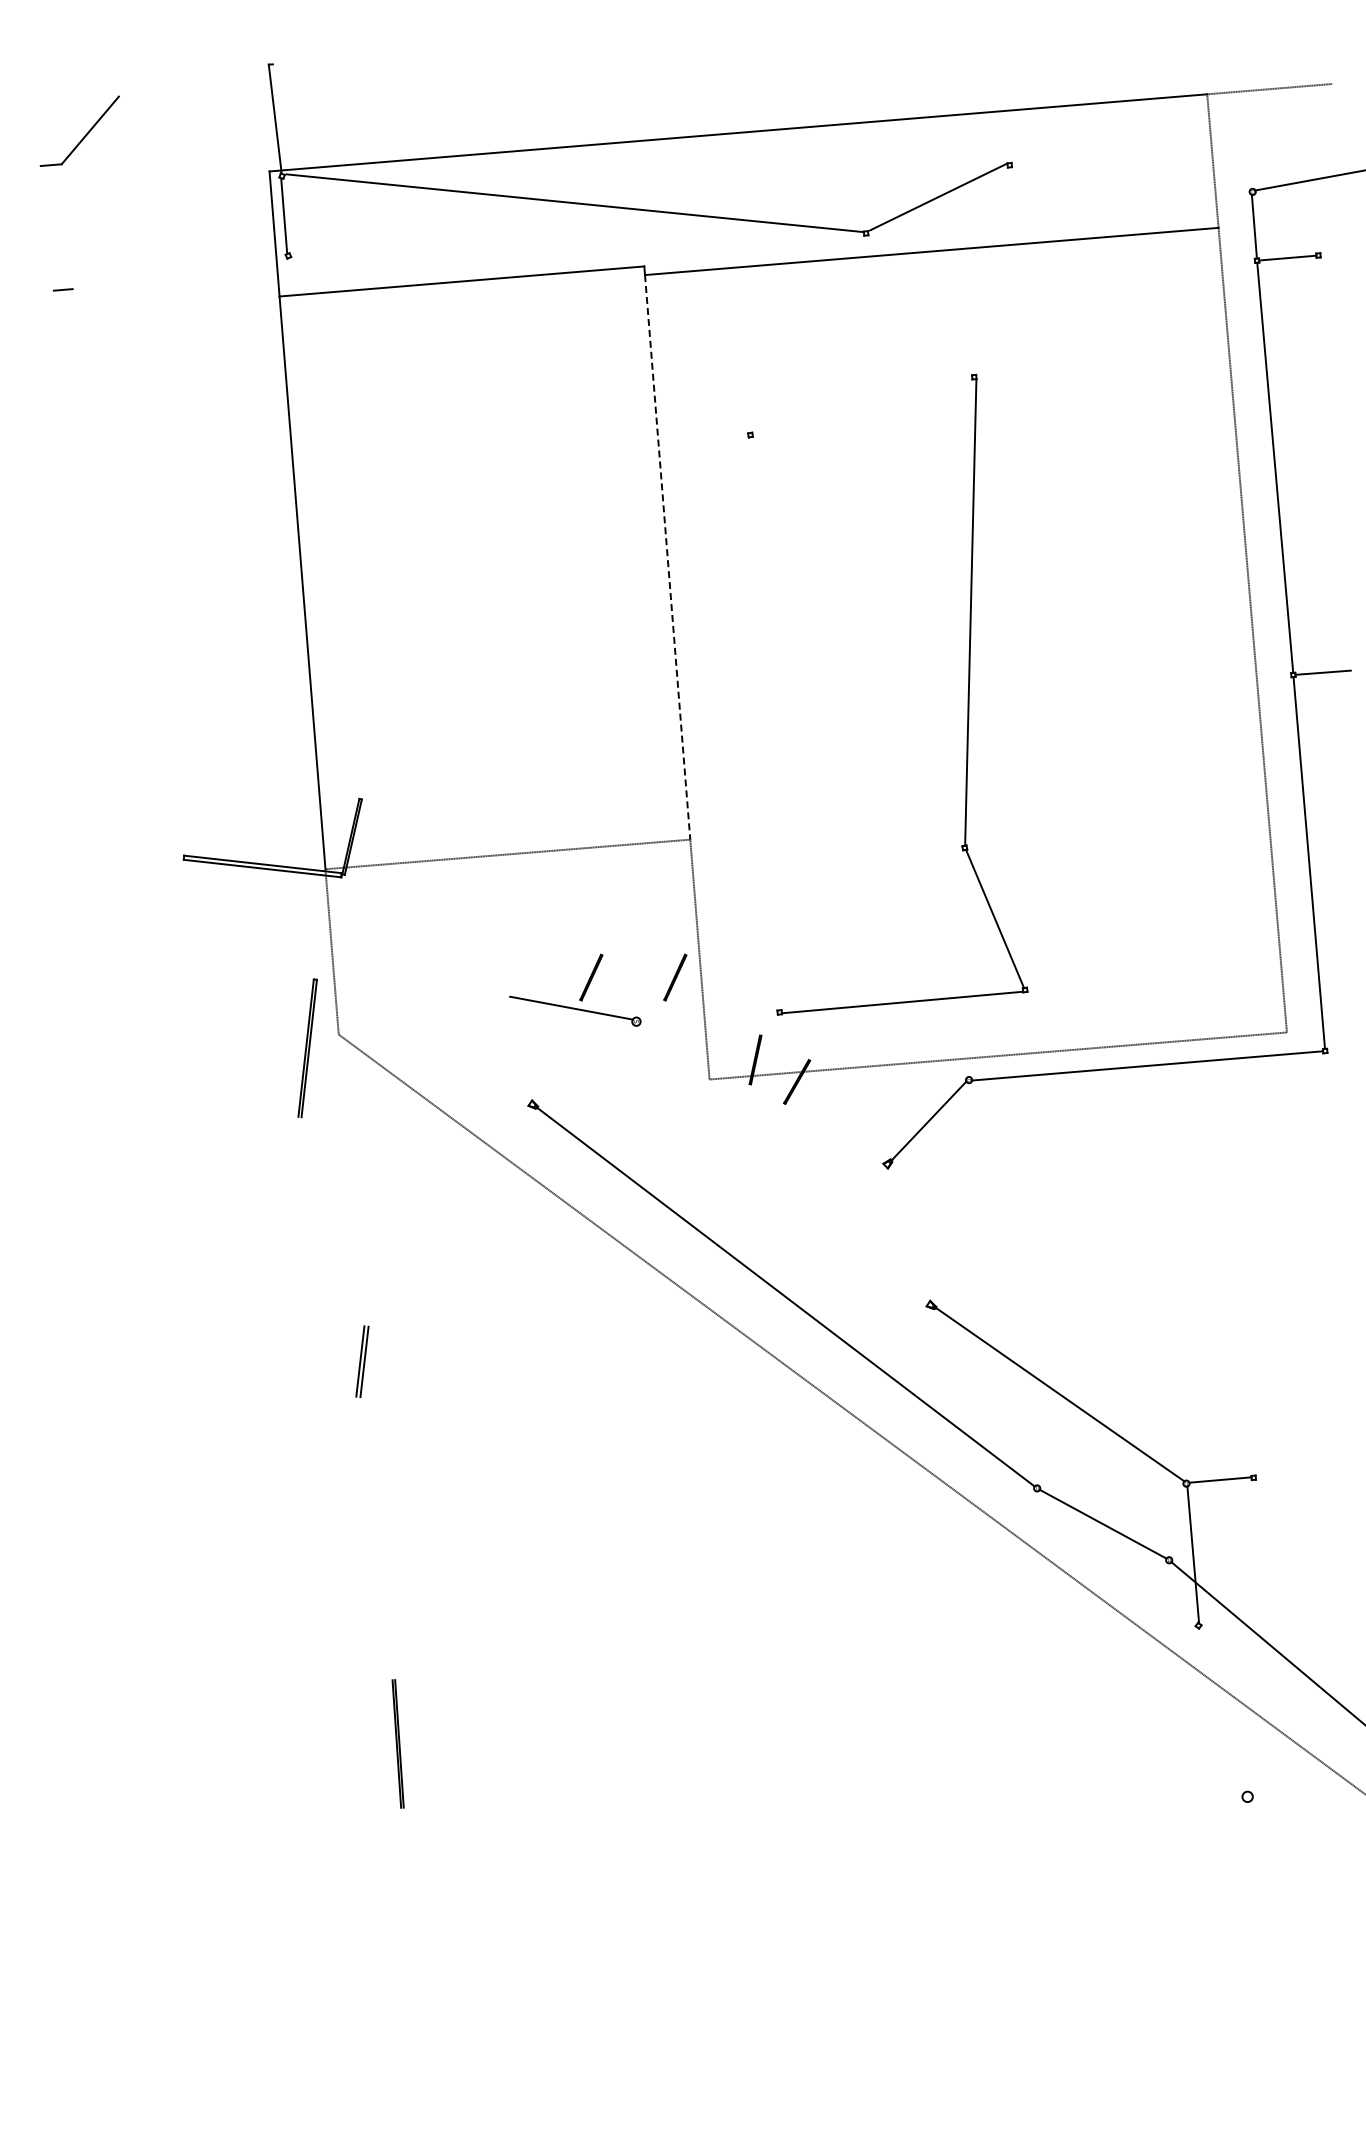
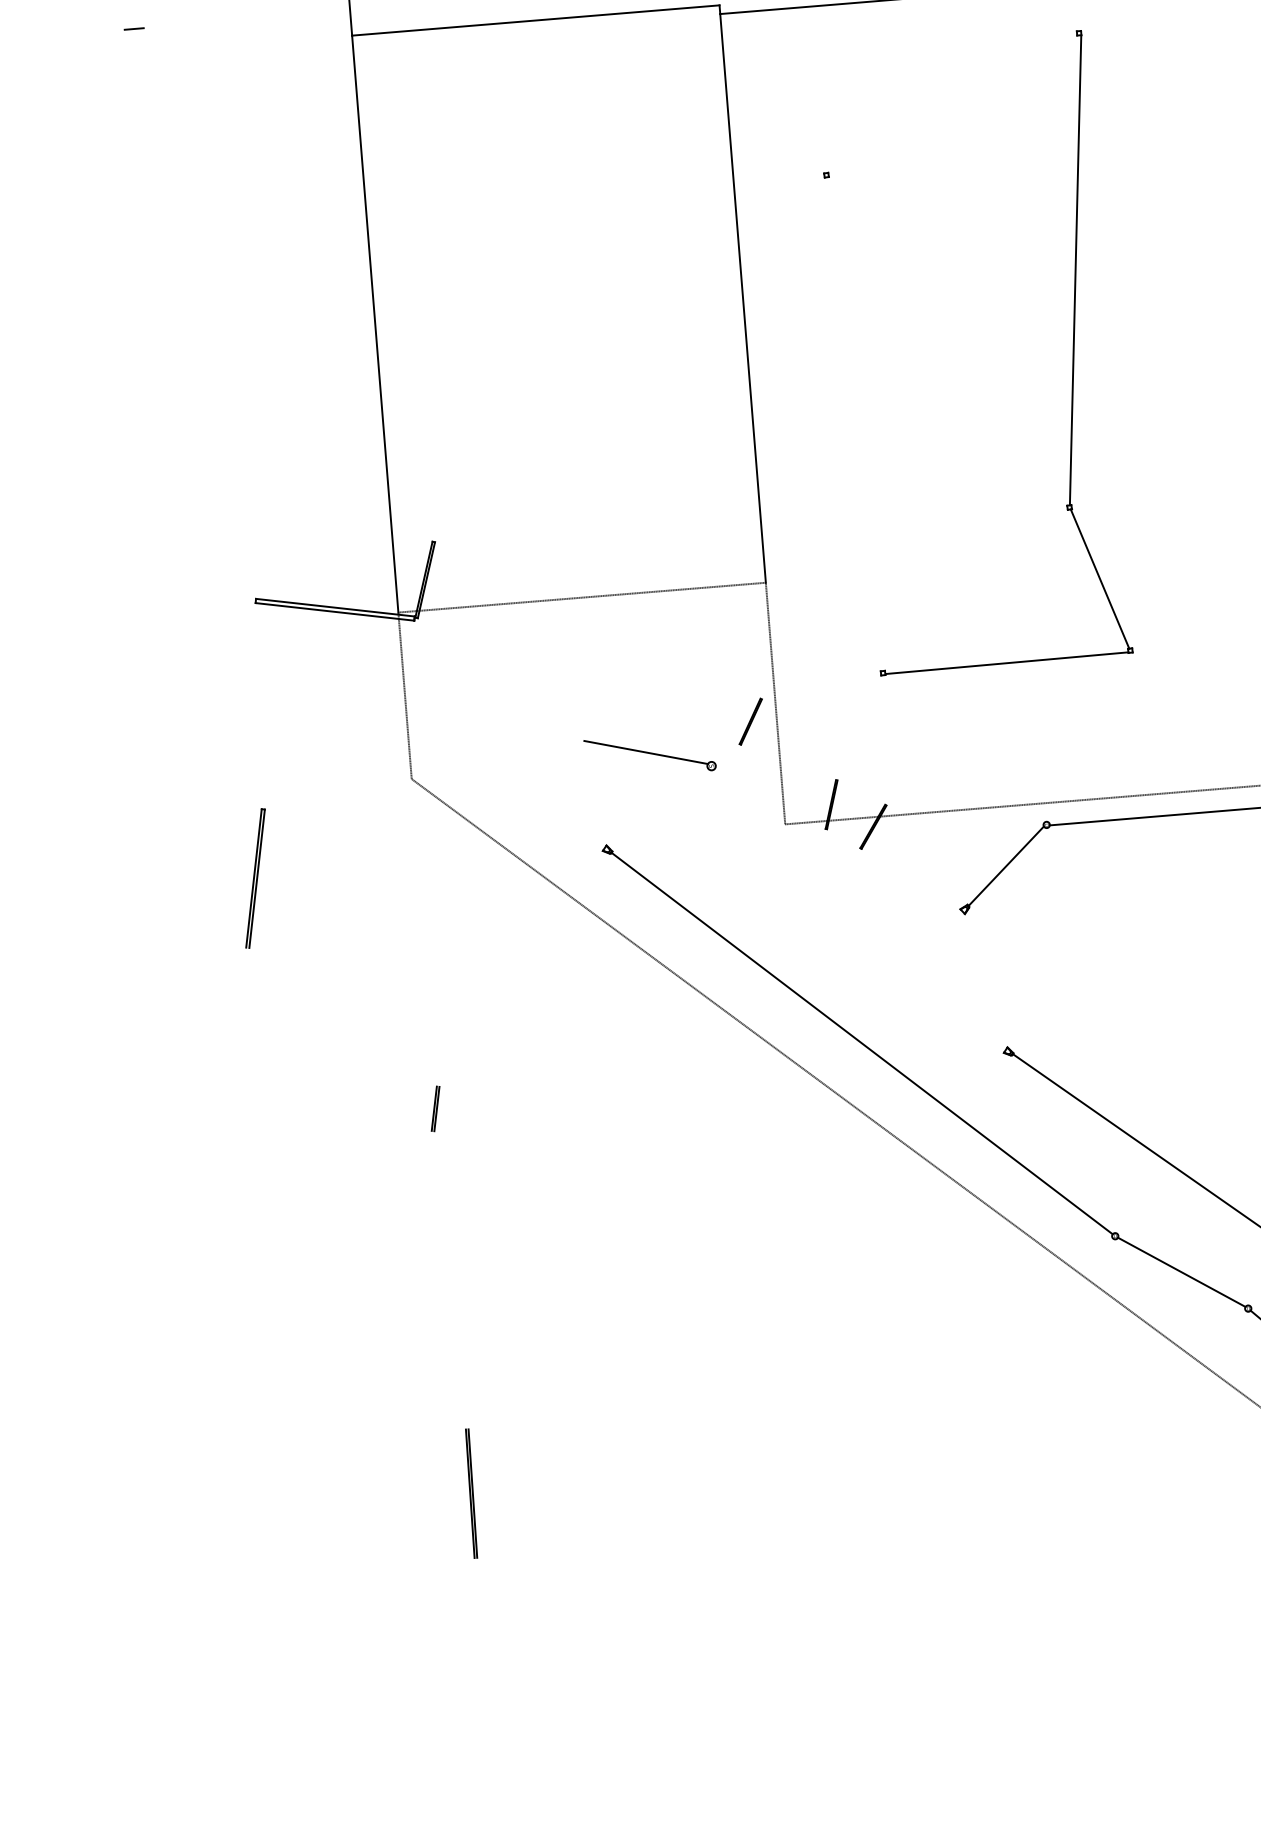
line: (667, 557) -> (742, 298), dashed -> solid
part: (967, 694) -> (1072, 352), moved
line: (591, 977) -> (666, 721), removed
part: (307, 1048) -> (255, 878), moved
part: (362, 1362) -> (435, 1109), size x0.62

